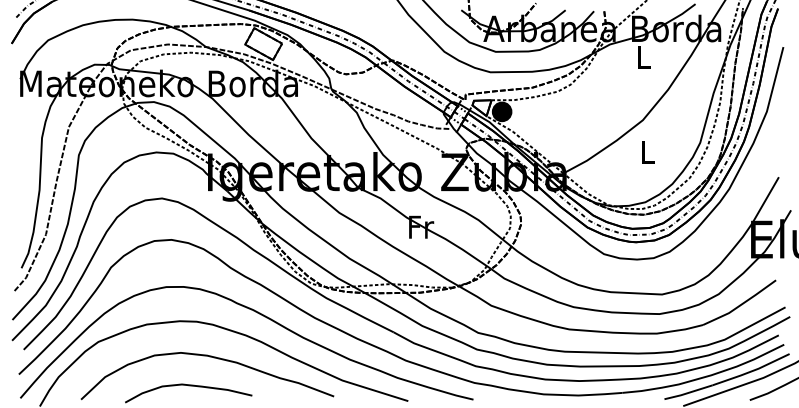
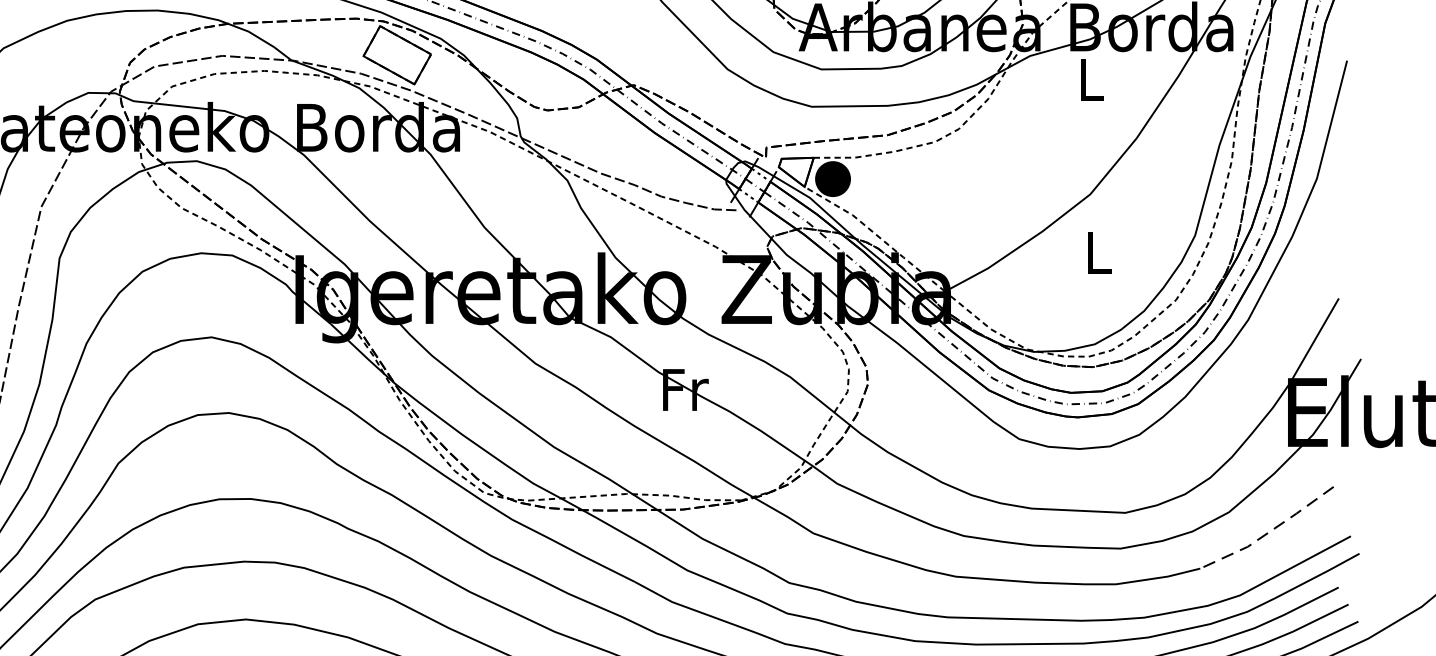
line: (741, 304) -> (1270, 531), solid -> dashed

